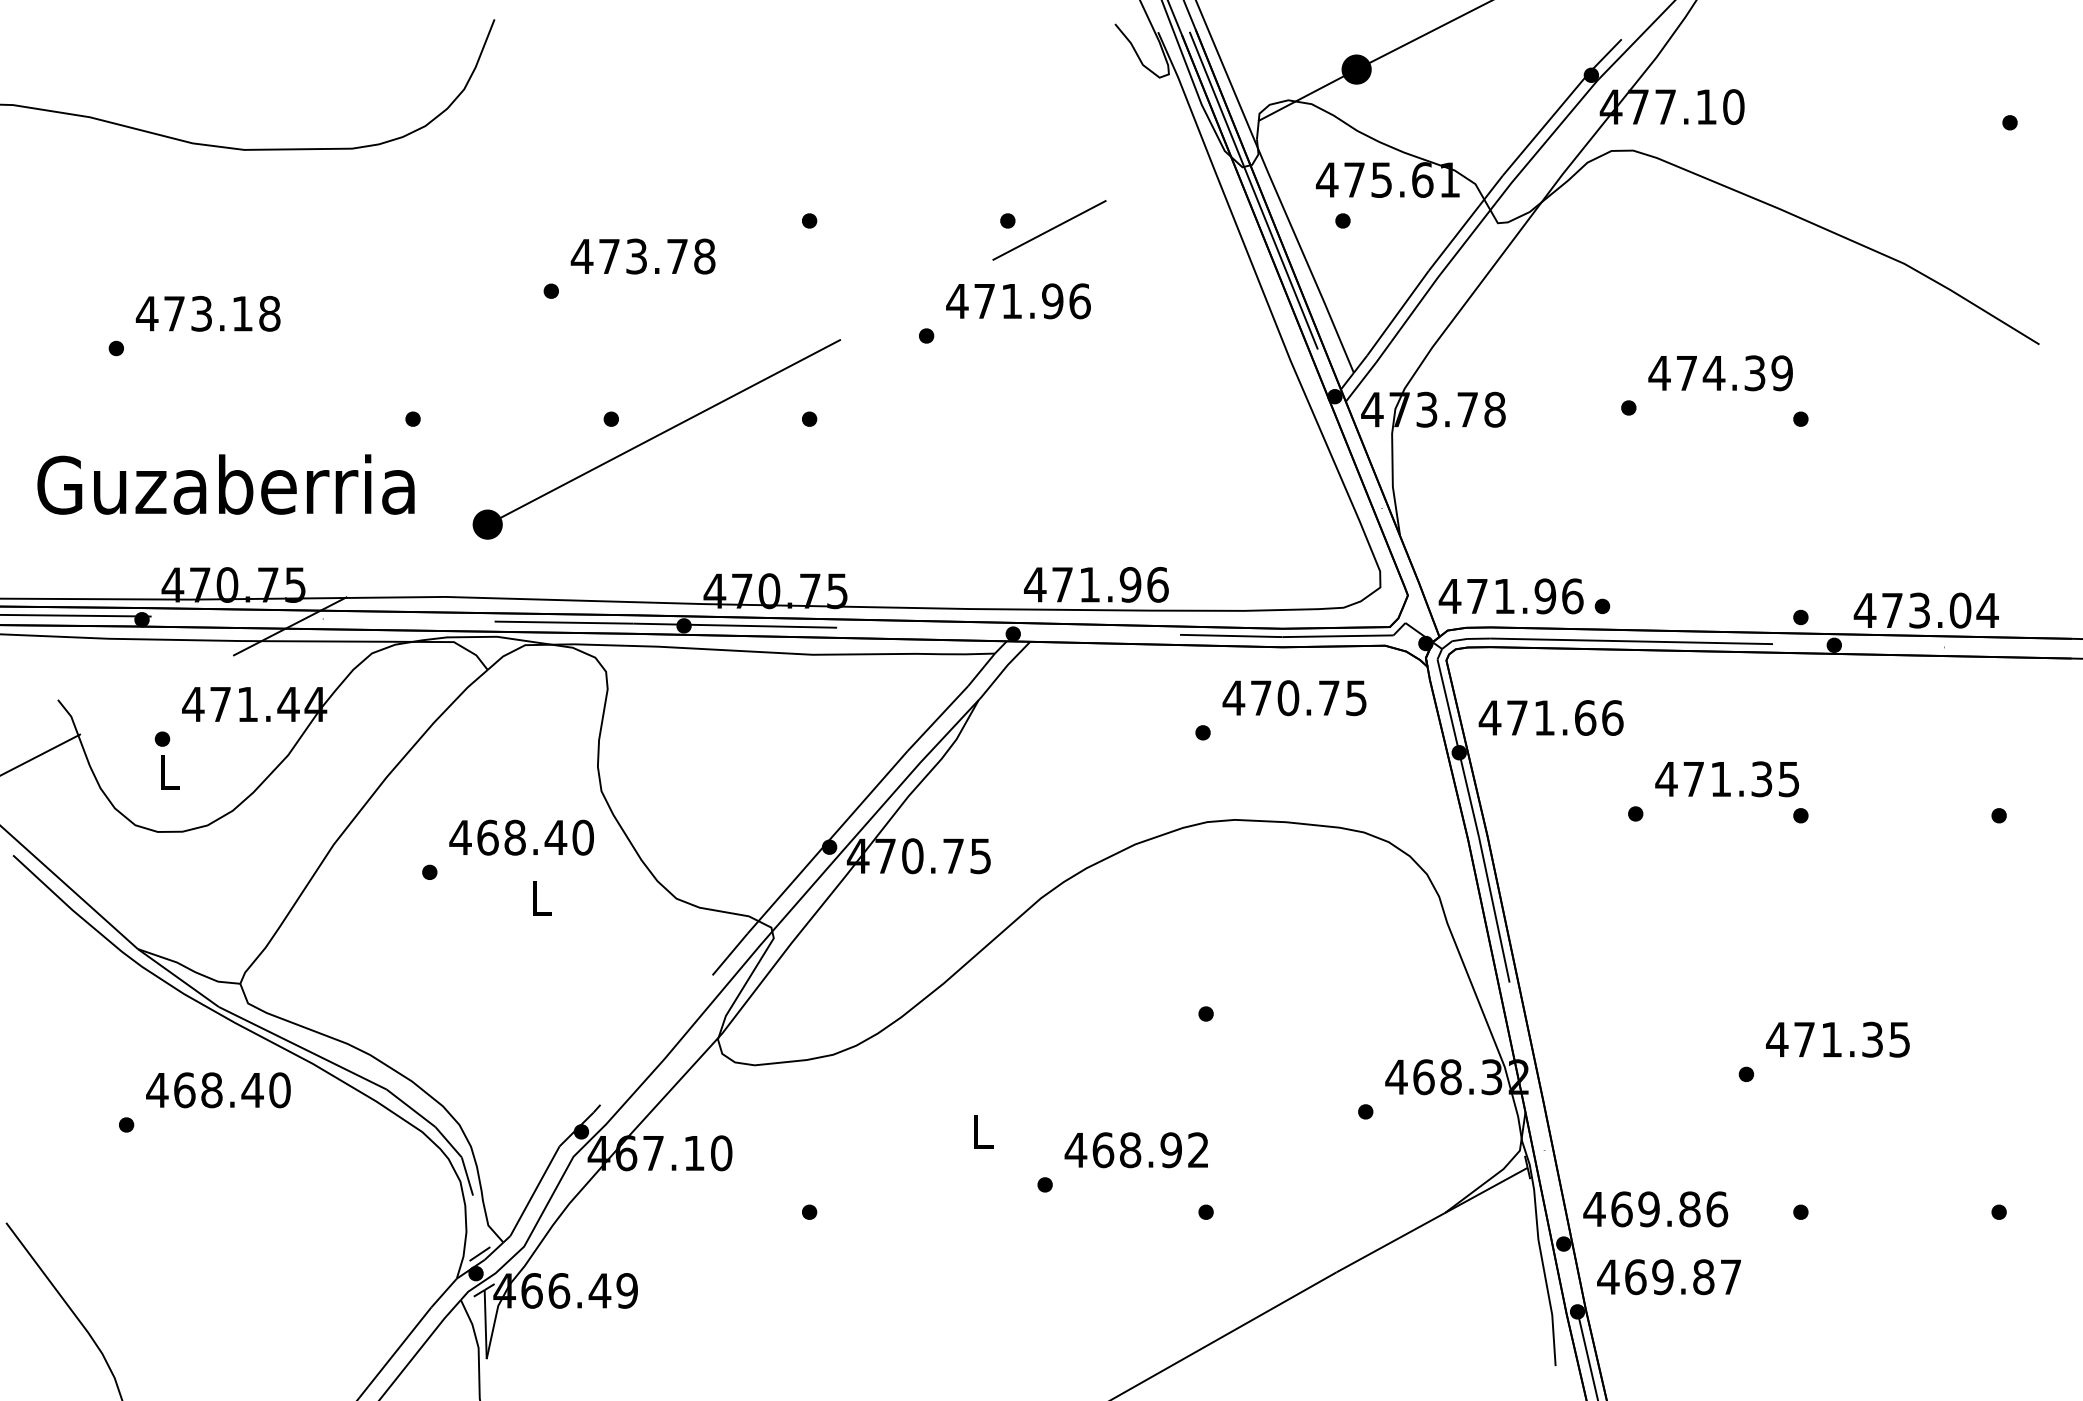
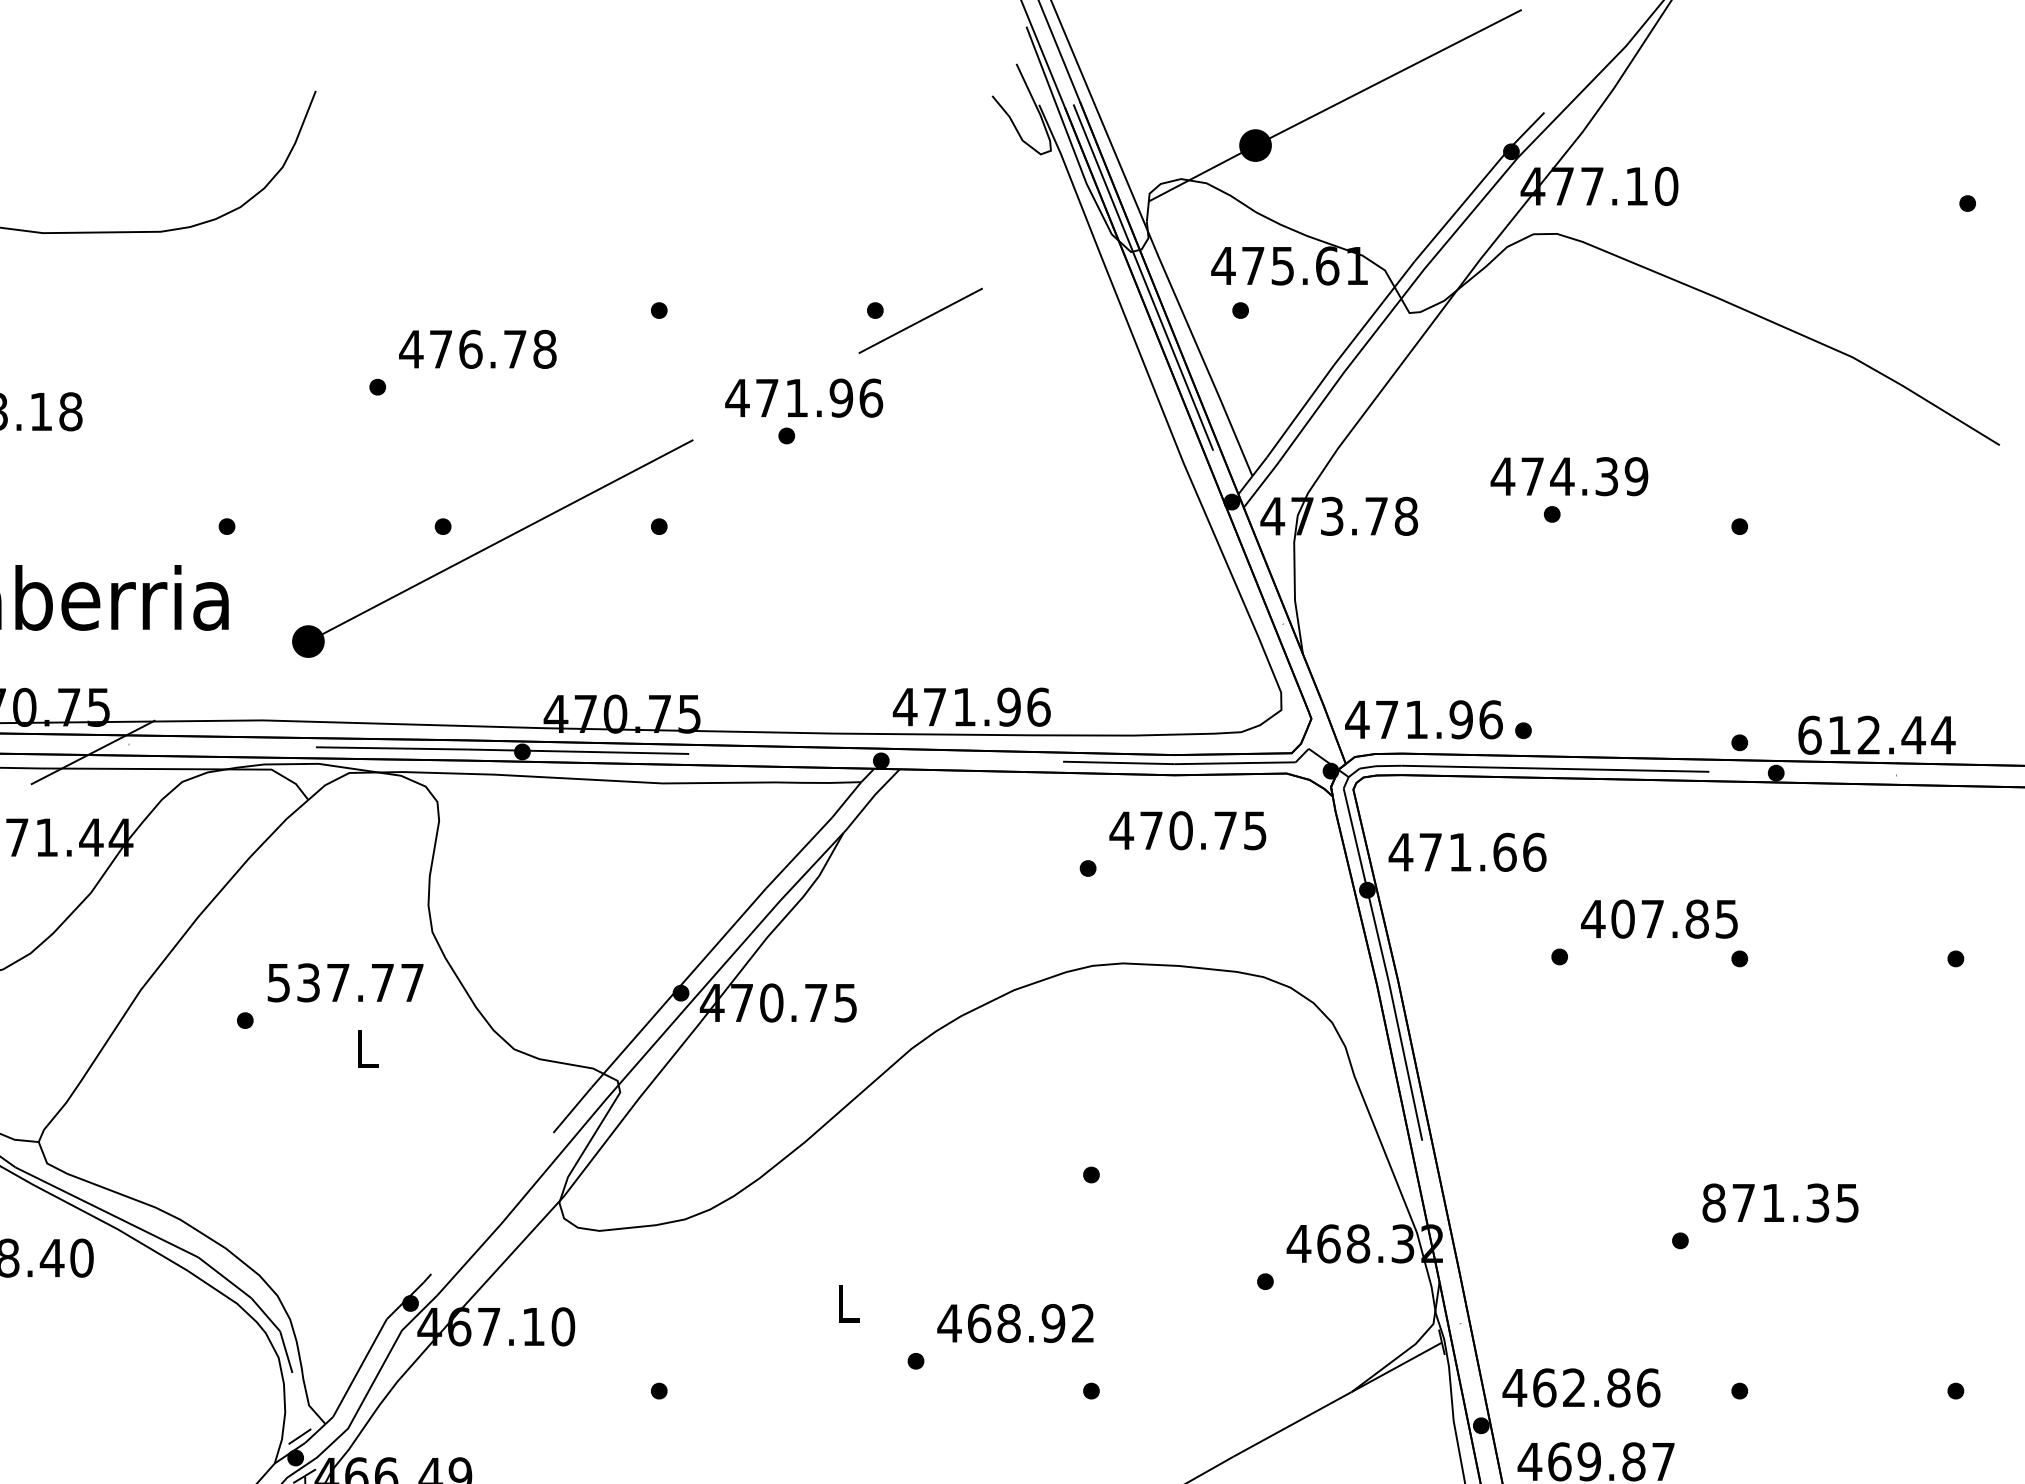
text: (636, 256) -> (470, 349), 473.78 -> 476.78
text: (1018, 301) -> (804, 398), moved
text: (1720, 373) -> (1569, 476), moved
text: (1912, 610) -> (1861, 735), 473.04 -> 612.44
text: (1727, 779) -> (1659, 919), 471.35 -> 407.85
text: (521, 837) -> (345, 982), 468.40 -> 537.77
text: (1776, 1039) -> (1713, 1202), 471.35 -> 871.35
text: (1648, 1209) -> (1573, 1388), 469.86 -> 462.86

